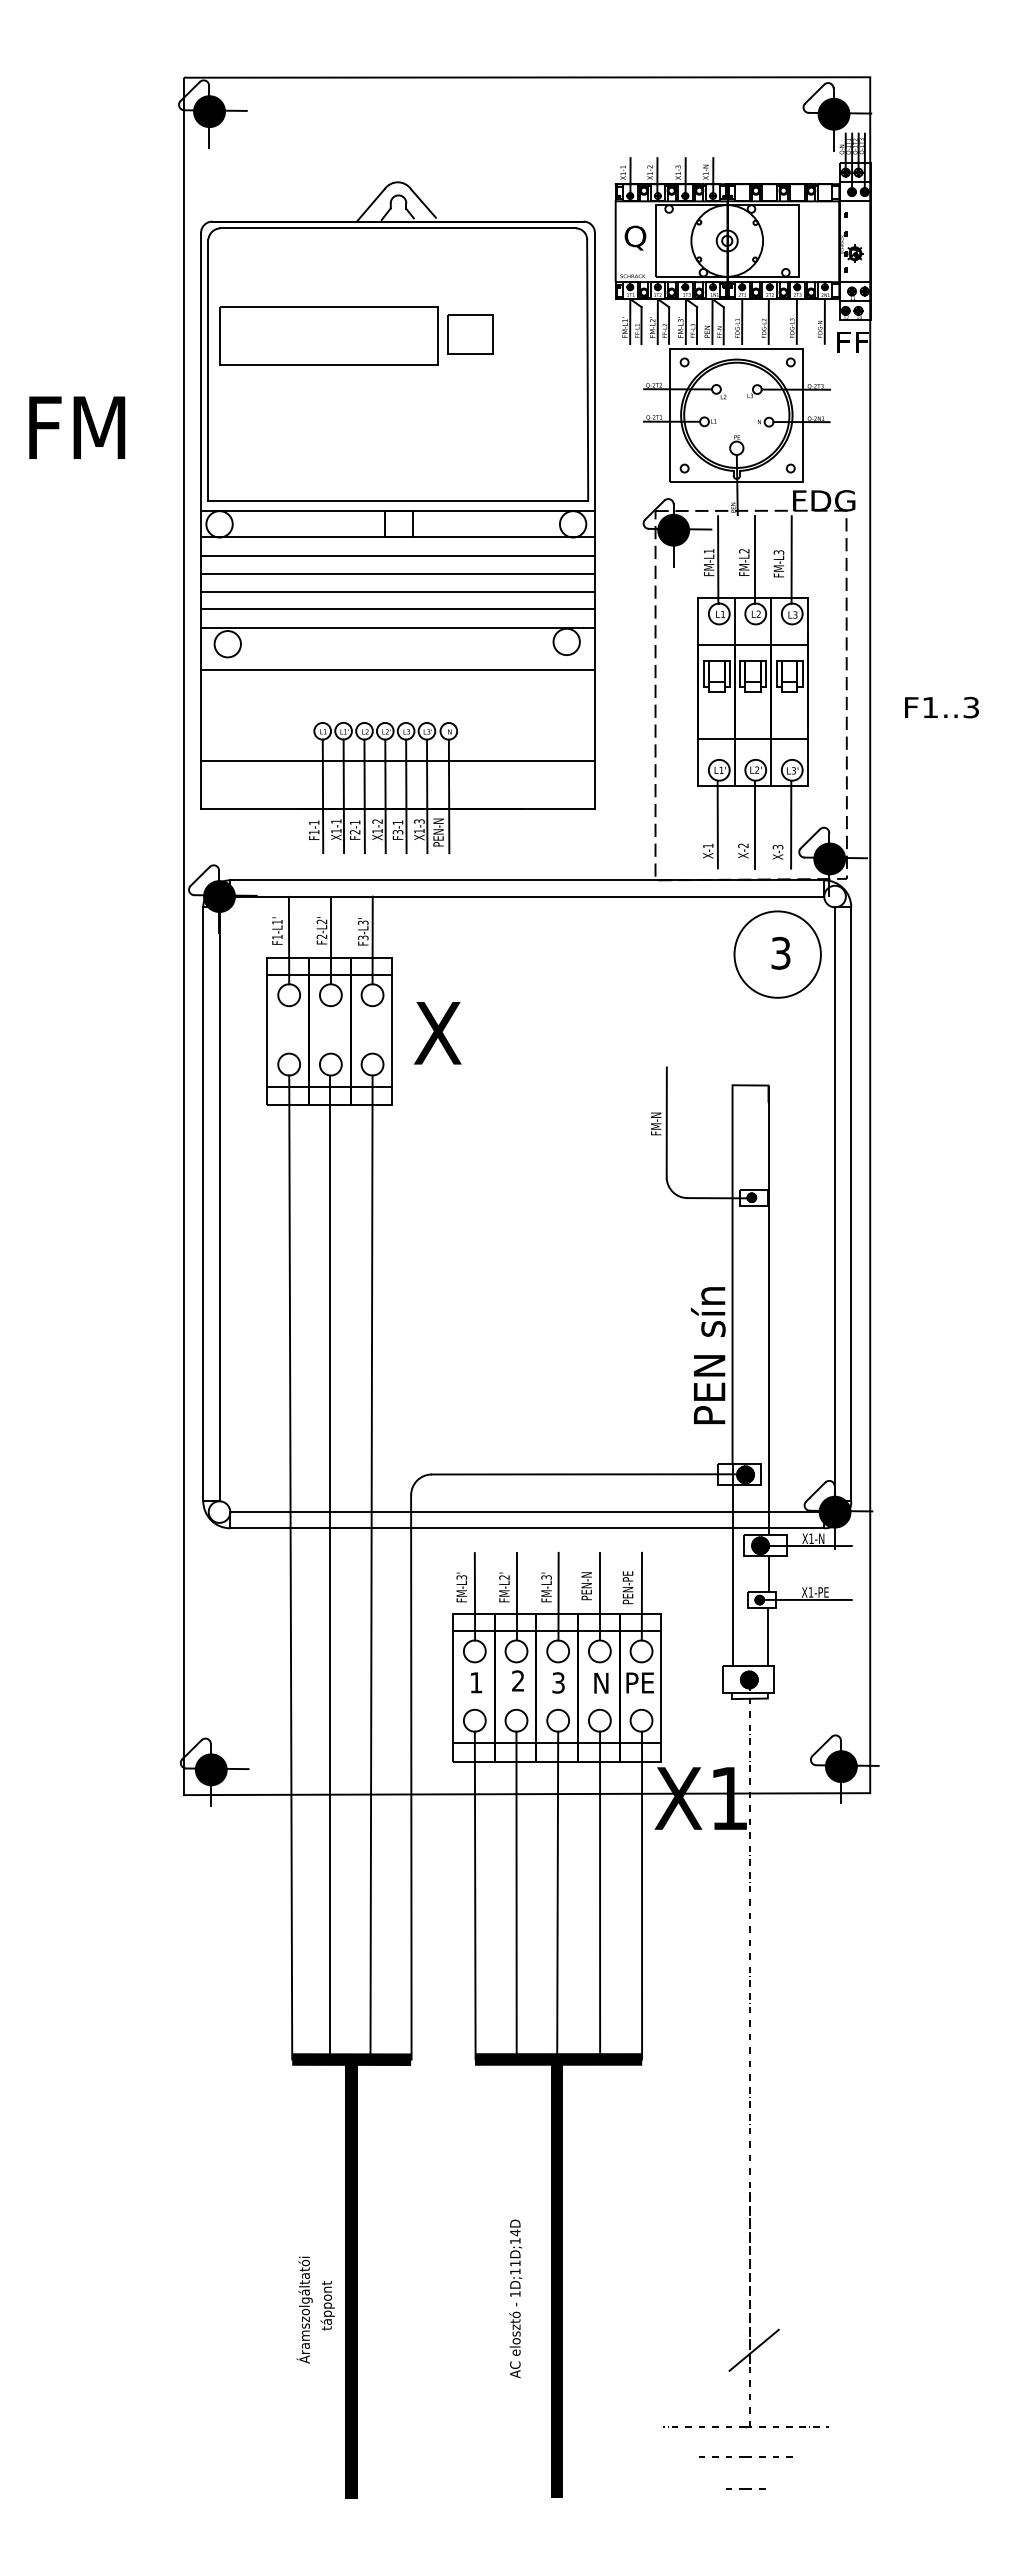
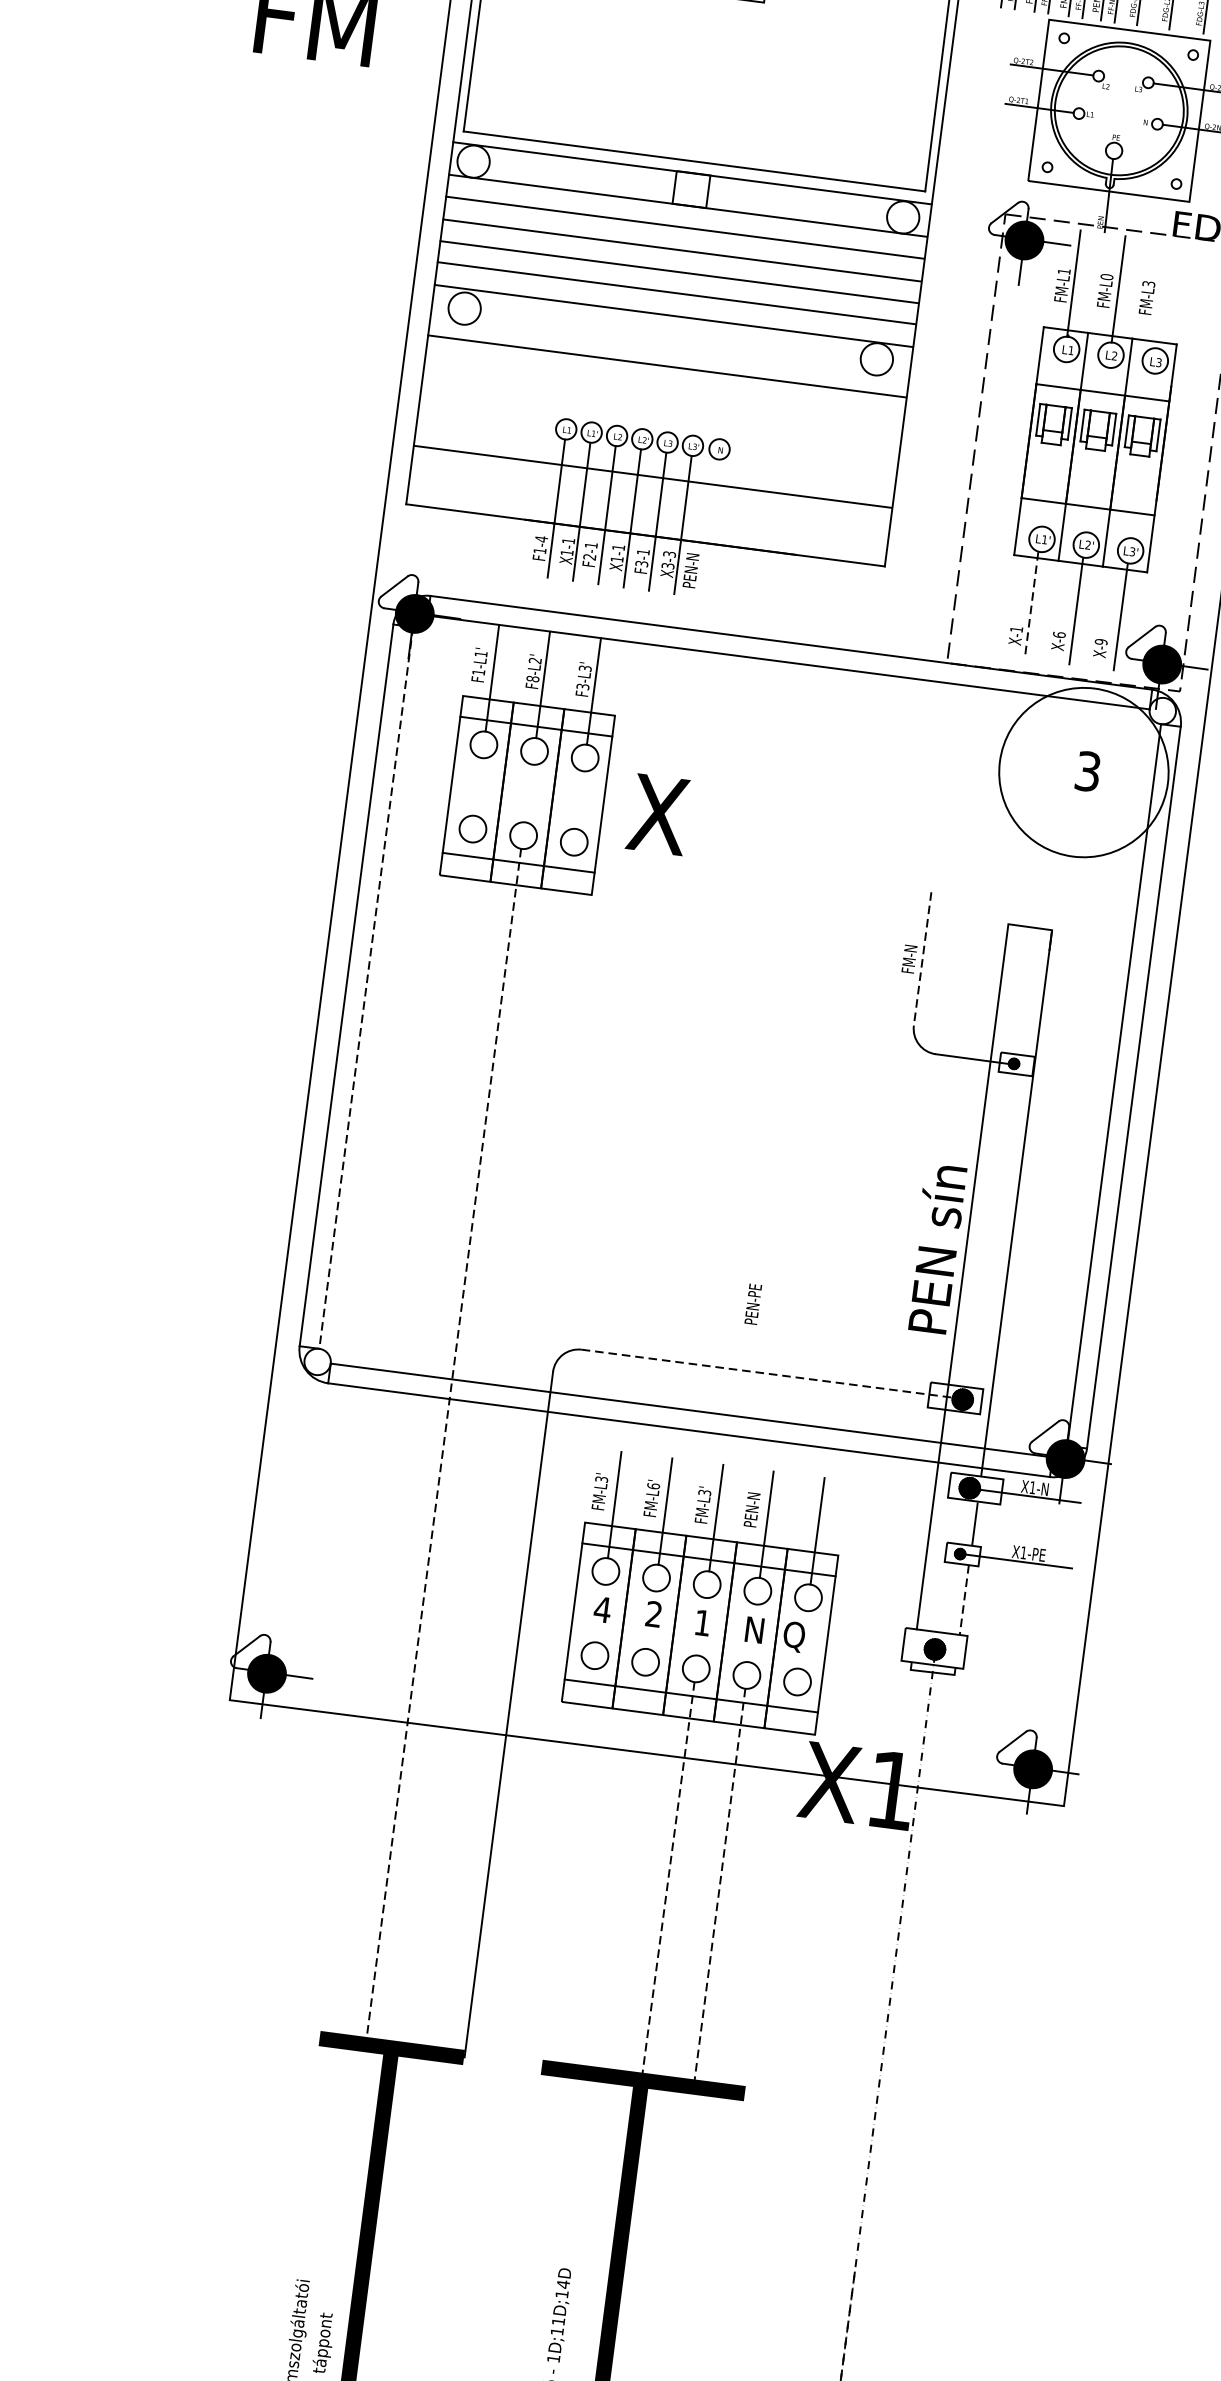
text: (744, 550) -> (1107, 276), FM-L2 -> FM-L0
line: (791, 559) -> (1163, 294), removed
line: (448, 796) -> (708, 528), removed
text: (377, 821) -> (618, 547), X1-2 -> X1-1
text: (314, 822) -> (541, 538), F1-1 -> F1-4
line: (717, 824) -> (1031, 604), solid -> dashed
text: (419, 831) -> (668, 566), X1-3 -> X3-3
text: (743, 845) -> (1059, 634), X-2 -> X-6
text: (777, 846) -> (1100, 641), X-3 -> X-9
text: (322, 936) -> (533, 678), F2-L2' -> F8-L2'
circle: (777, 954) -> (1083, 772), size x1.6
line: (666, 1122) -> (922, 959), solid -> dashed
line: (219, 1204) -> (366, 988), solid -> dashed
line: (589, 1474) -> (773, 1374), solid -> dashed
line: (290, 1567) -> (395, 1440), removed
line: (371, 1567) -> (493, 1453), removed
line: (330, 1568) -> (443, 1447), solid -> dashed
text: (504, 1577) -> (653, 1486), FM-L2' -> FM-L6'
text: (627, 1587) -> (752, 1303), moved
line: (767, 1636) -> (963, 1599), solid -> dashed
text: (475, 1682) -> (601, 1609), 1 -> 4
text: (558, 1682) -> (702, 1622), 3 -> 1
text: (639, 1684) -> (800, 1637), PE -> Q
line: (474, 1895) -> (566, 1867), removed
line: (516, 1895) -> (618, 1874), removed
line: (557, 1895) -> (667, 1881), solid -> dashed
line: (600, 1895) -> (720, 1887), solid -> dashed
line: (642, 1895) -> (771, 1894), removed

